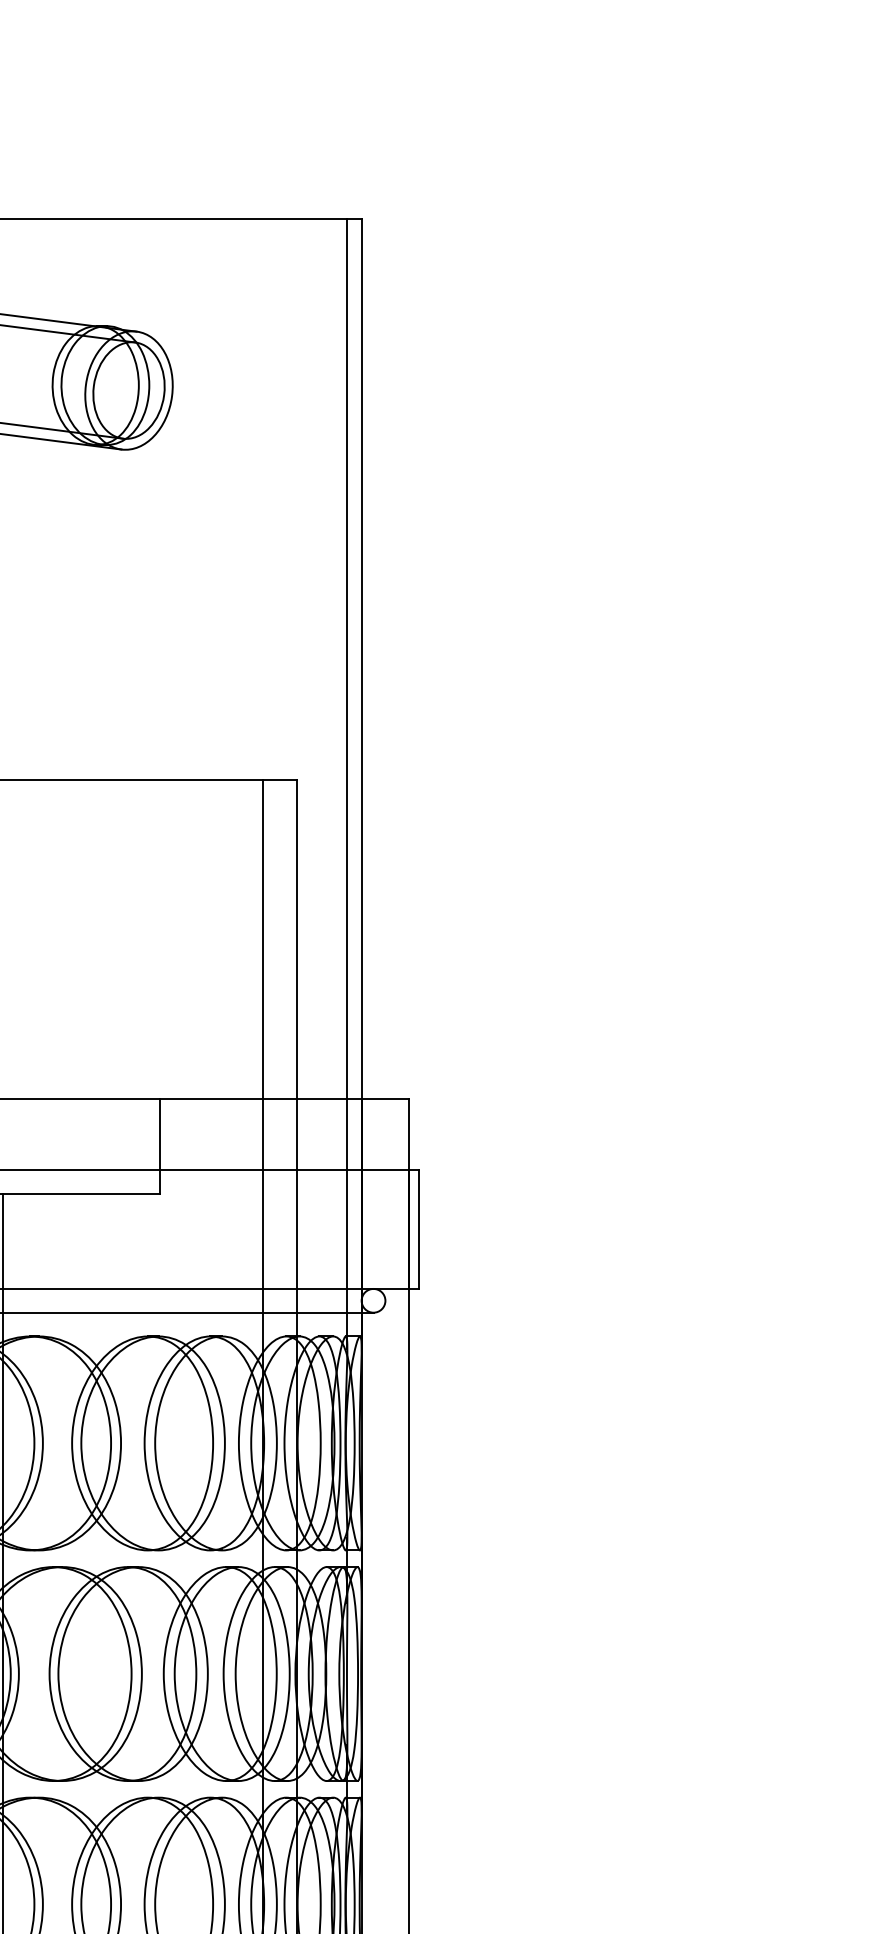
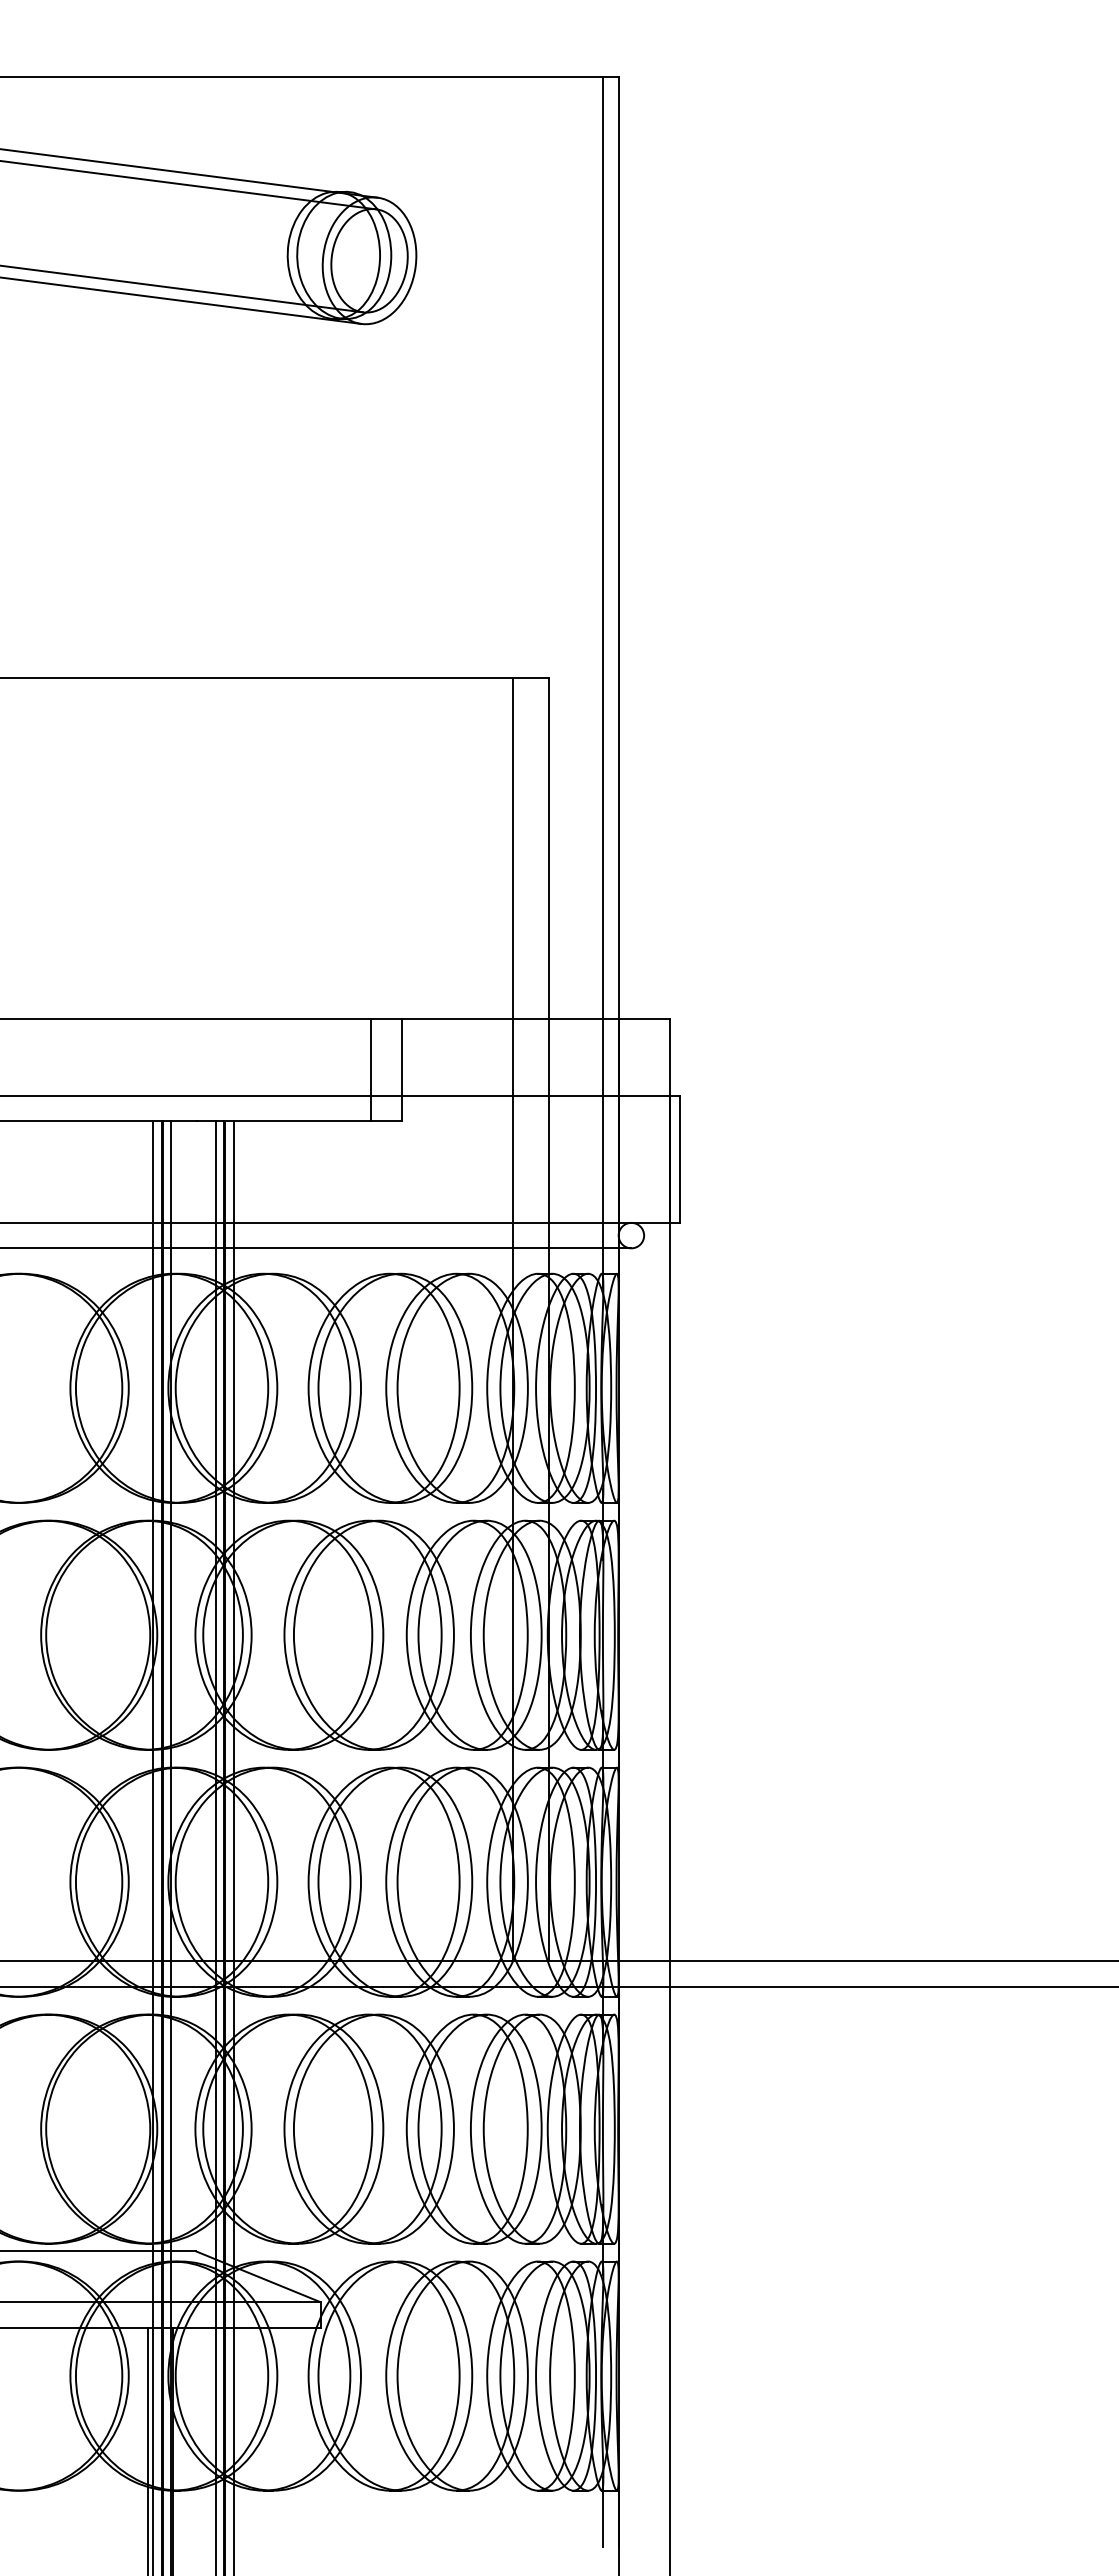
line: (129, 1146) -> (370, 1070), added

